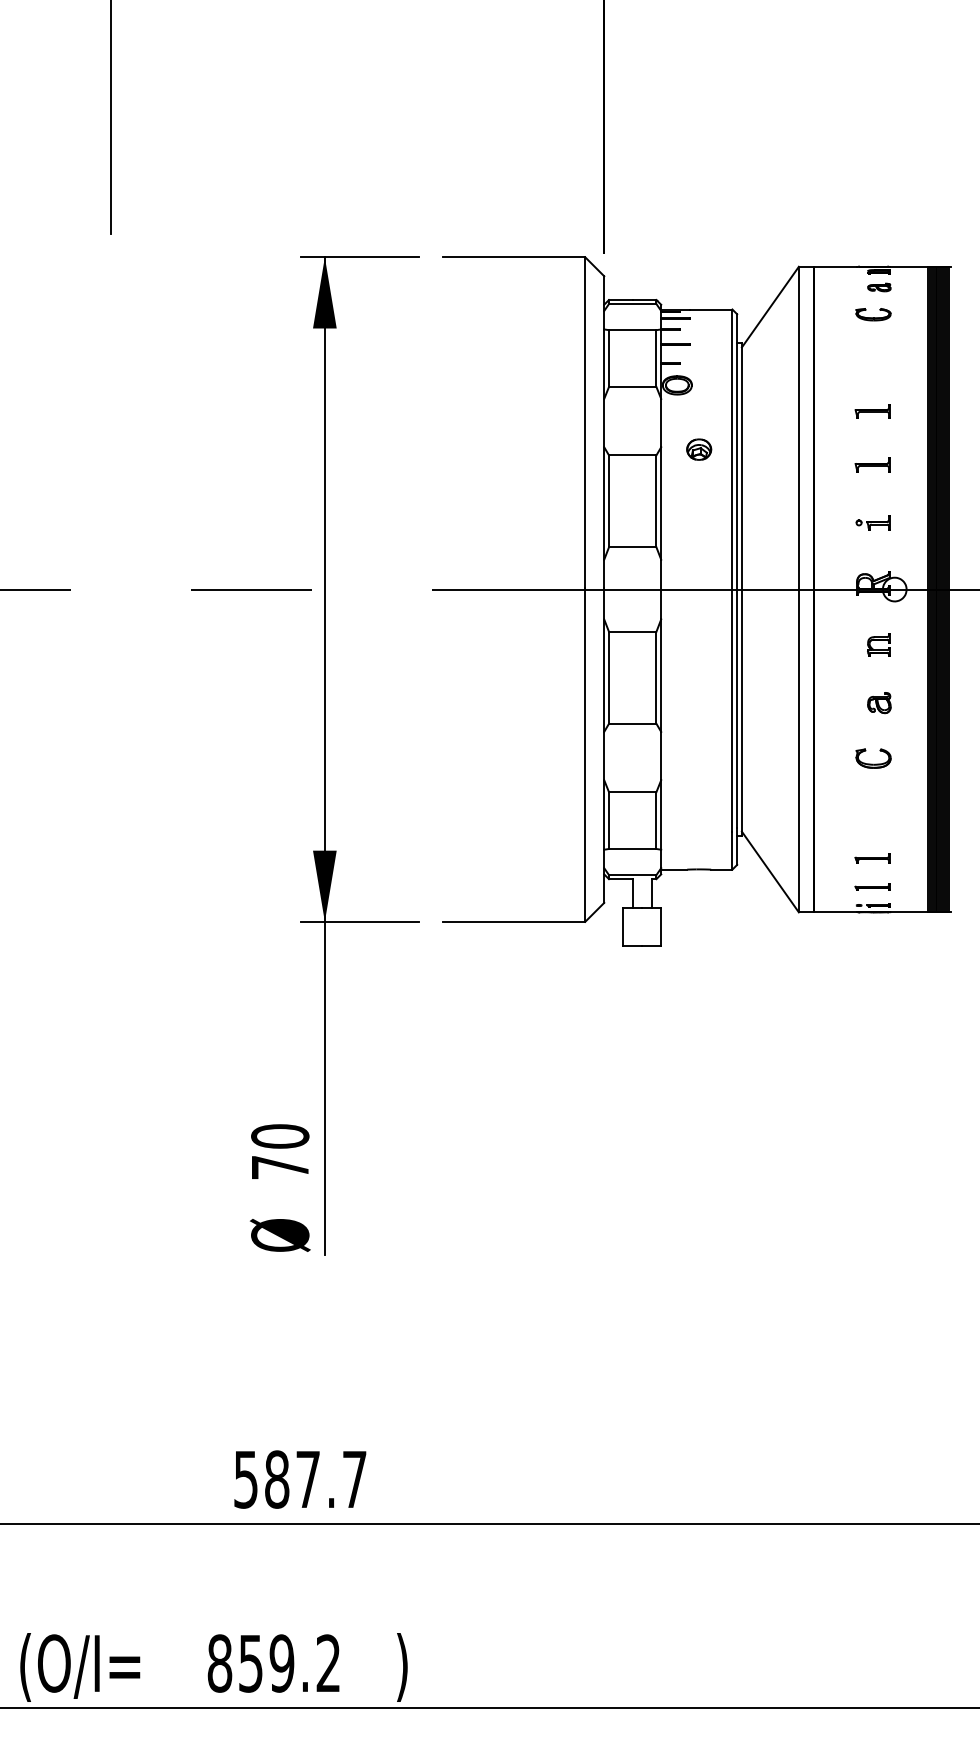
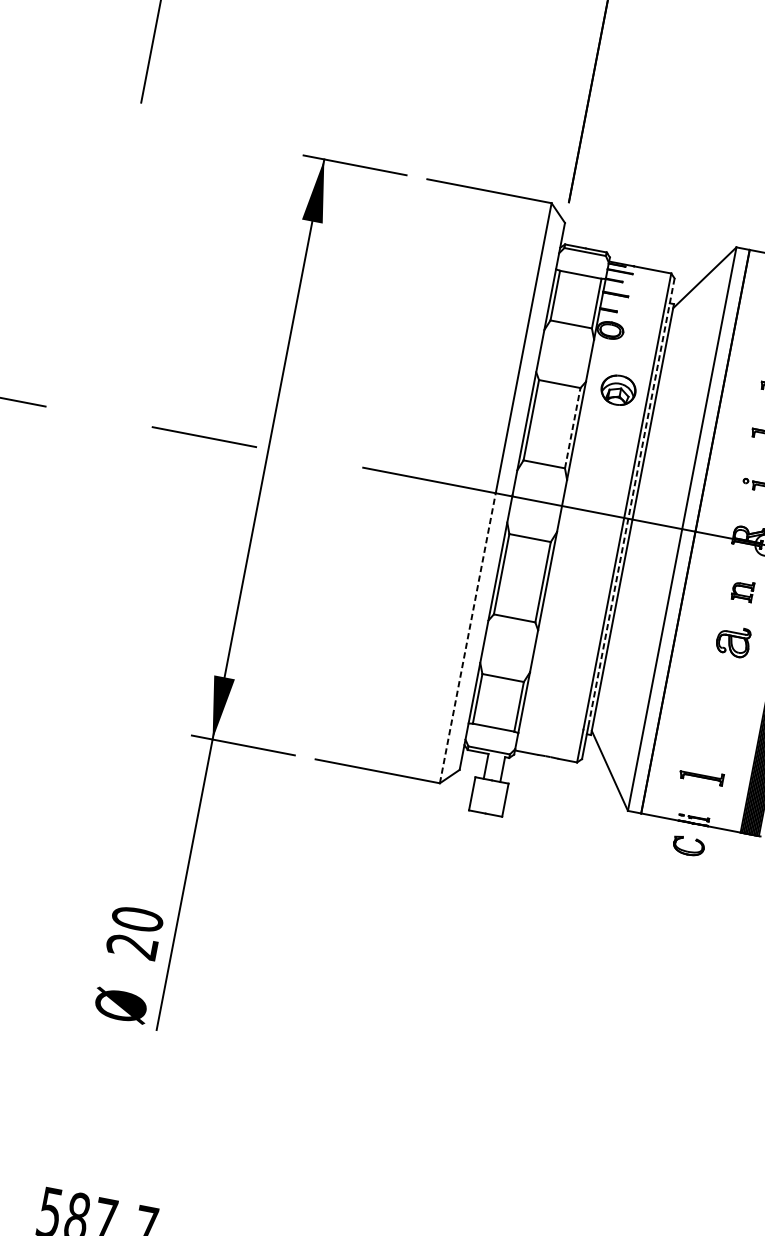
part: (699, 449) -> (619, 390), size x1.6
line: (656, 500) -> (572, 427), solid -> dashed
line: (737, 571) -> (631, 503), solid -> dashed
part: (879, 703) -> (733, 642), size x1.6
line: (585, 755) -> (468, 638), solid -> dashed
part: (873, 758) -> (688, 846), moved
part: (872, 858) -> (701, 776), size x1.4
part: (872, 886) -> (696, 800), removed
text: (279, 1167) -> (131, 946), 70 -> 20

